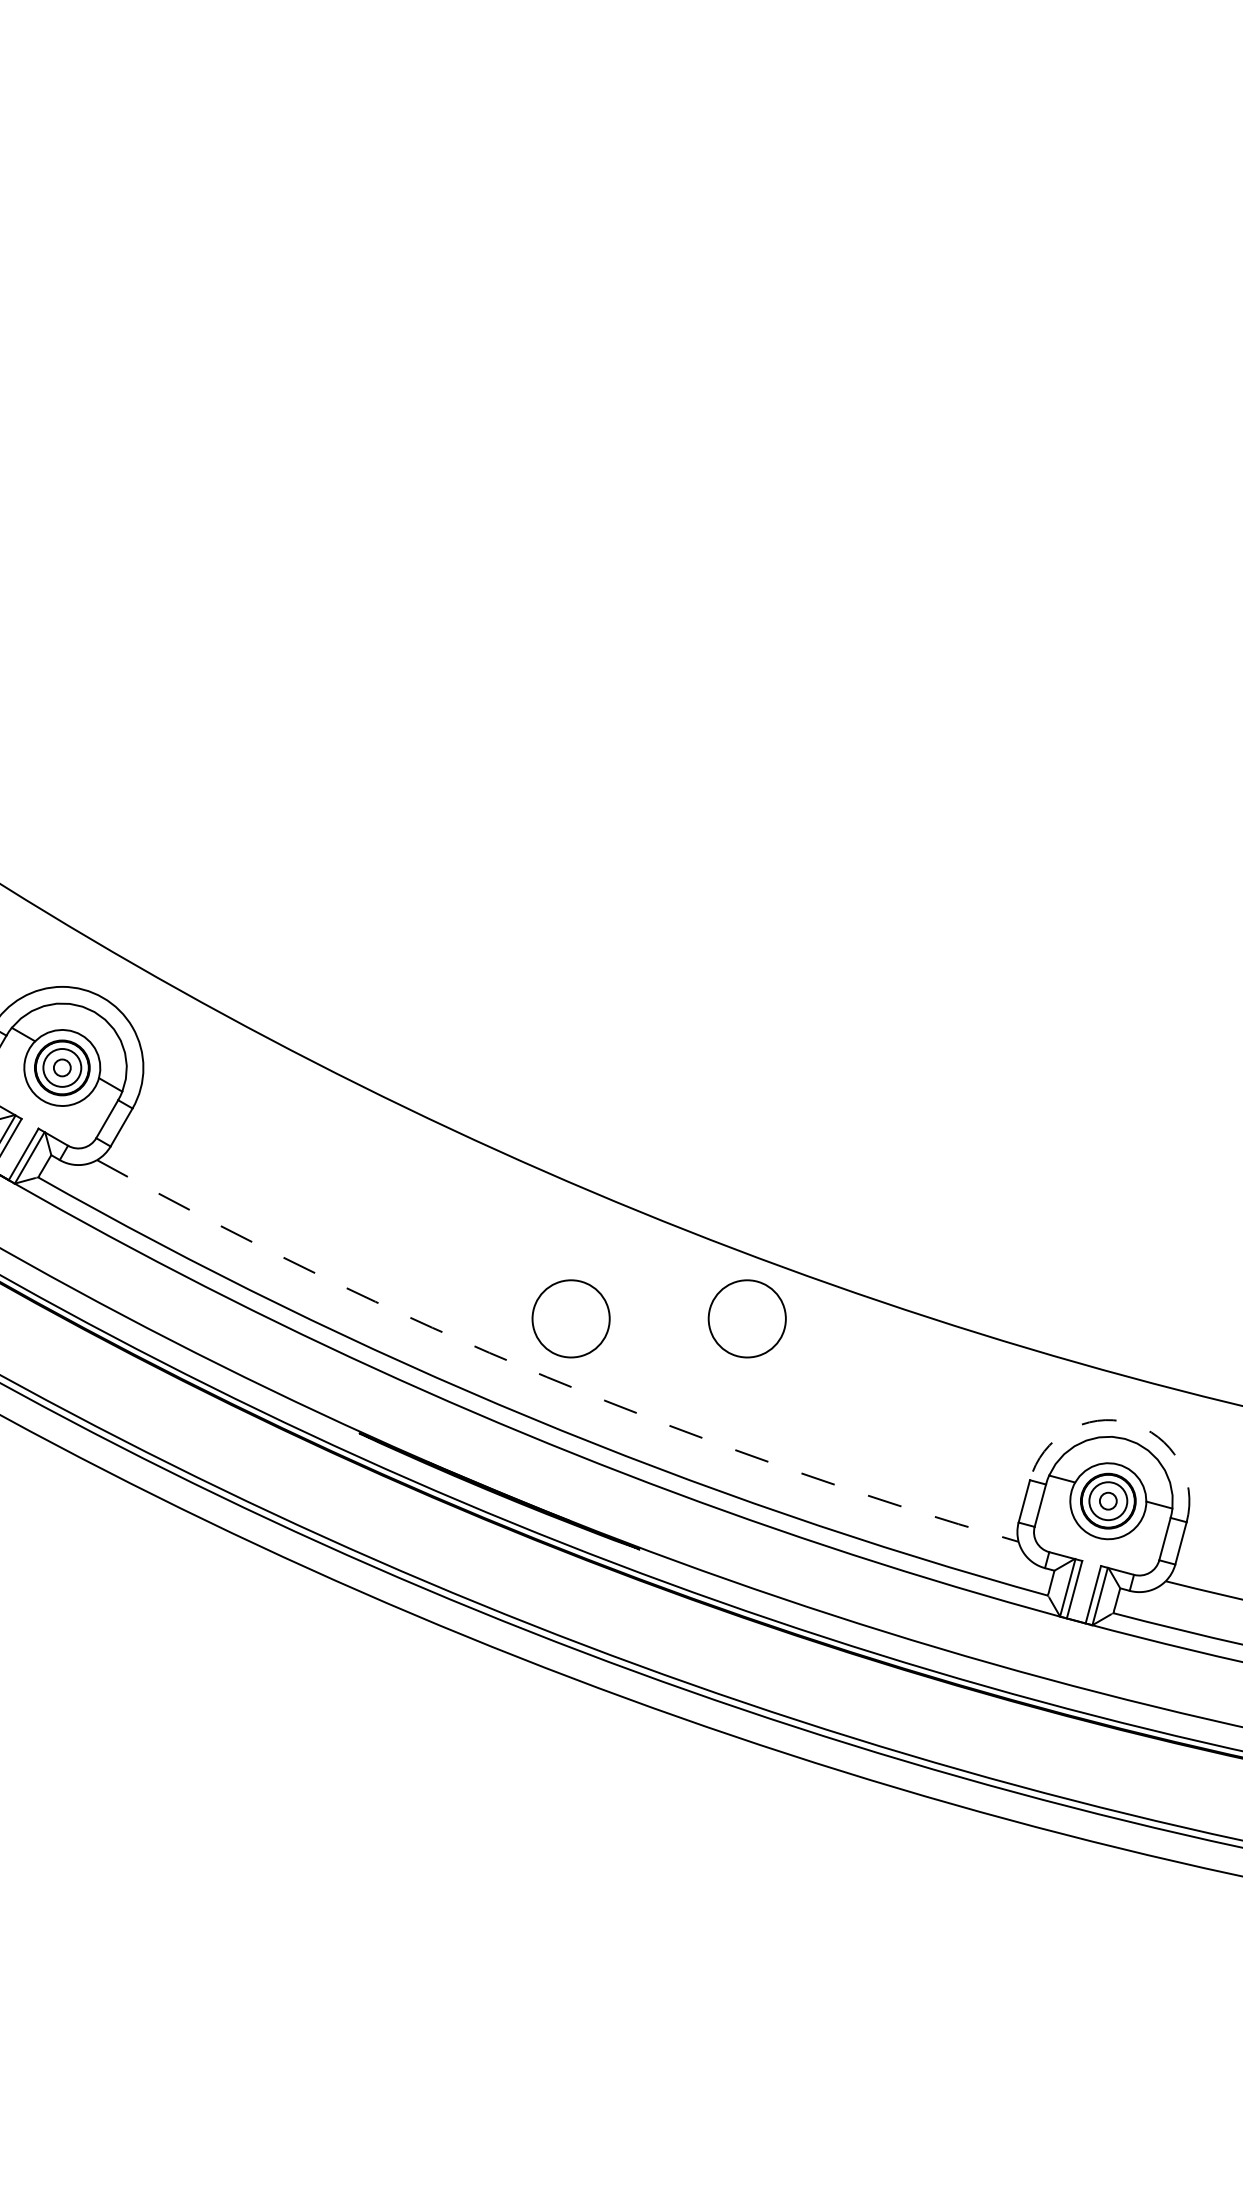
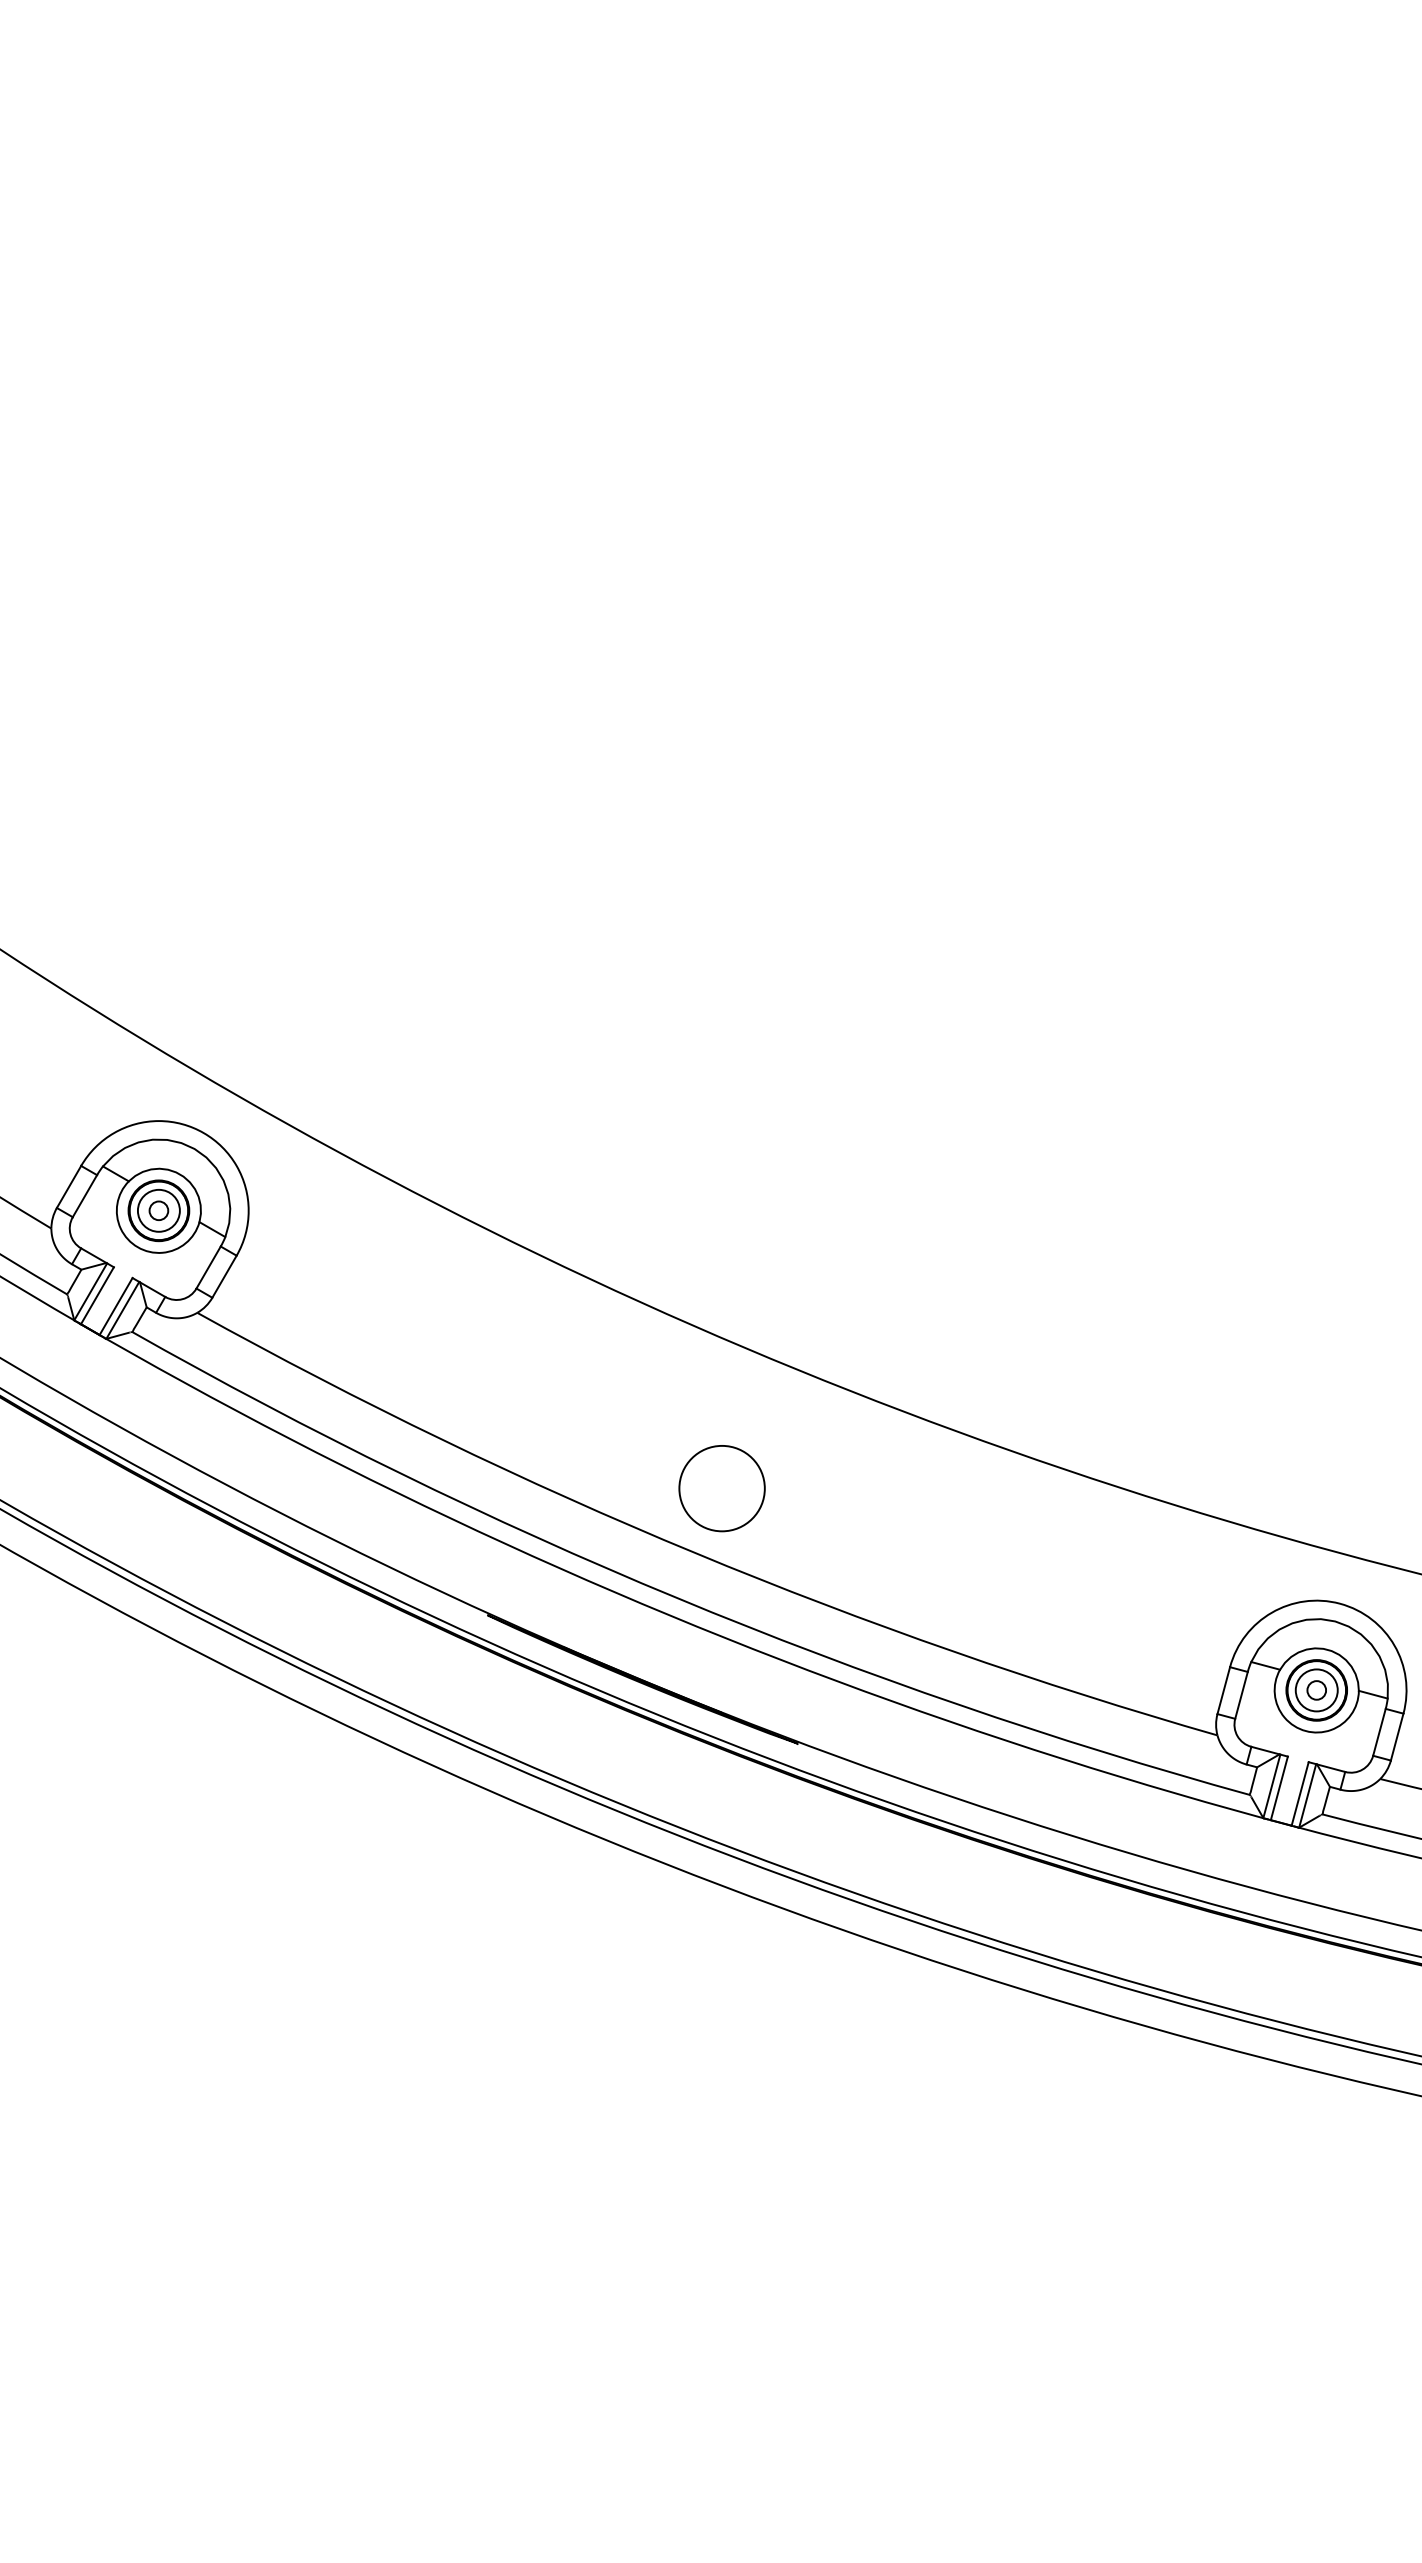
circle: (746, 1318) -> (916, 1488), removed
arc: (547, 1377) -> (695, 1553), dashed -> solid
arc: (1129, 1422) -> (1340, 1603), dashed -> solid

